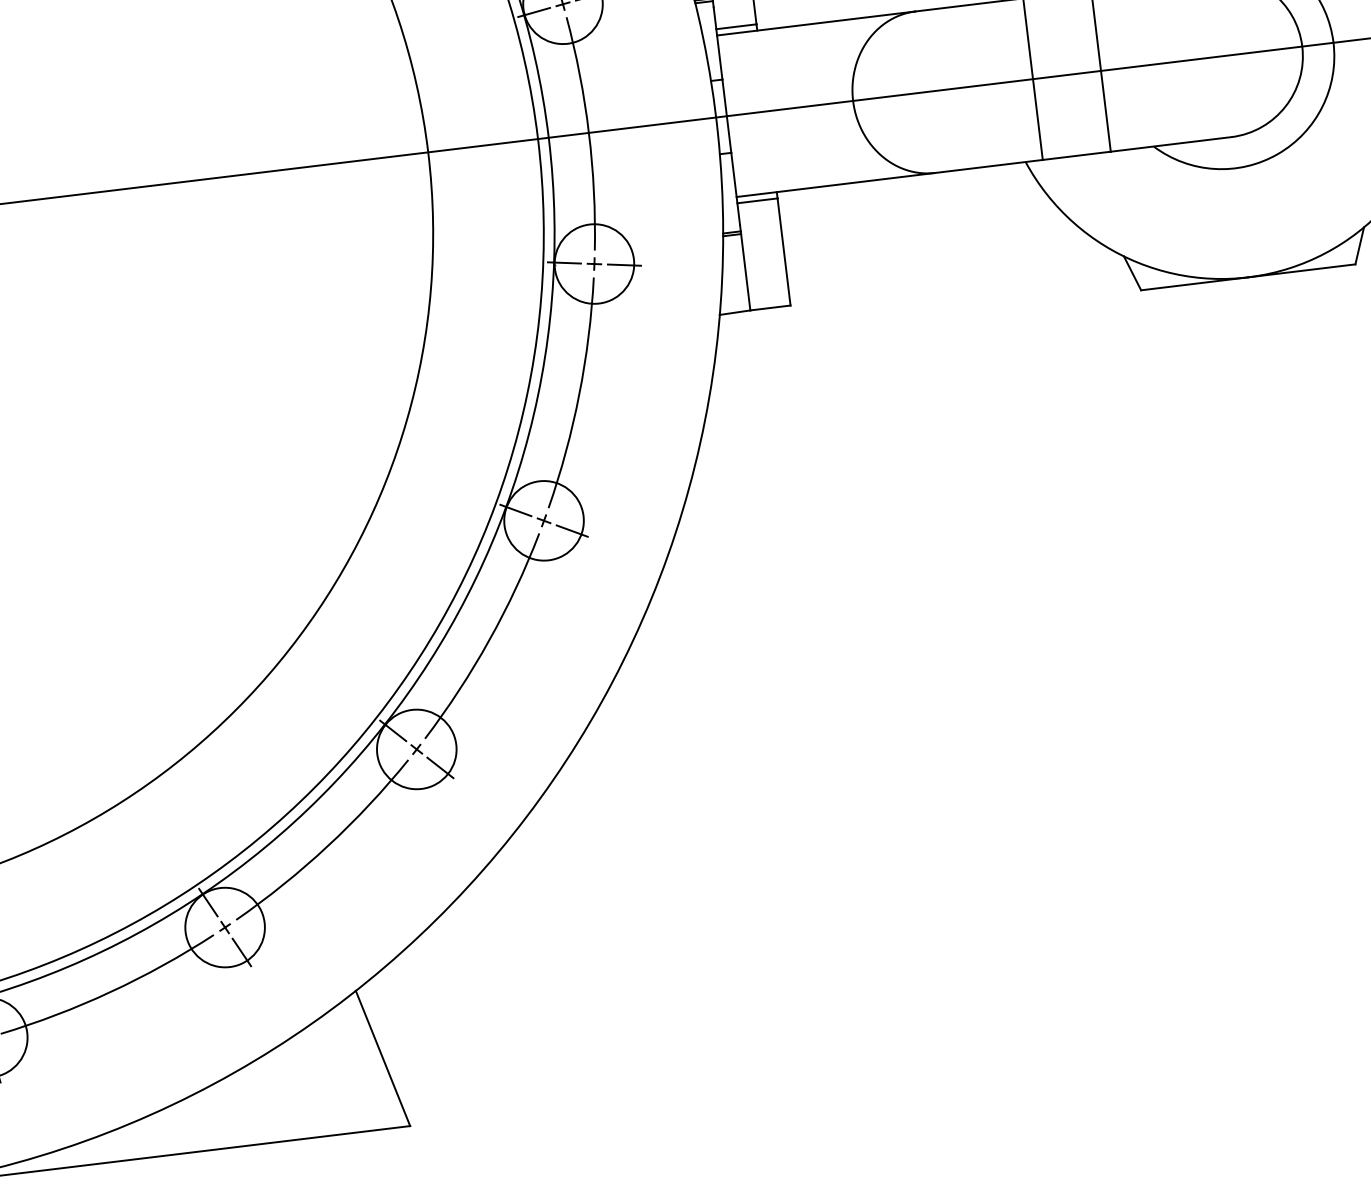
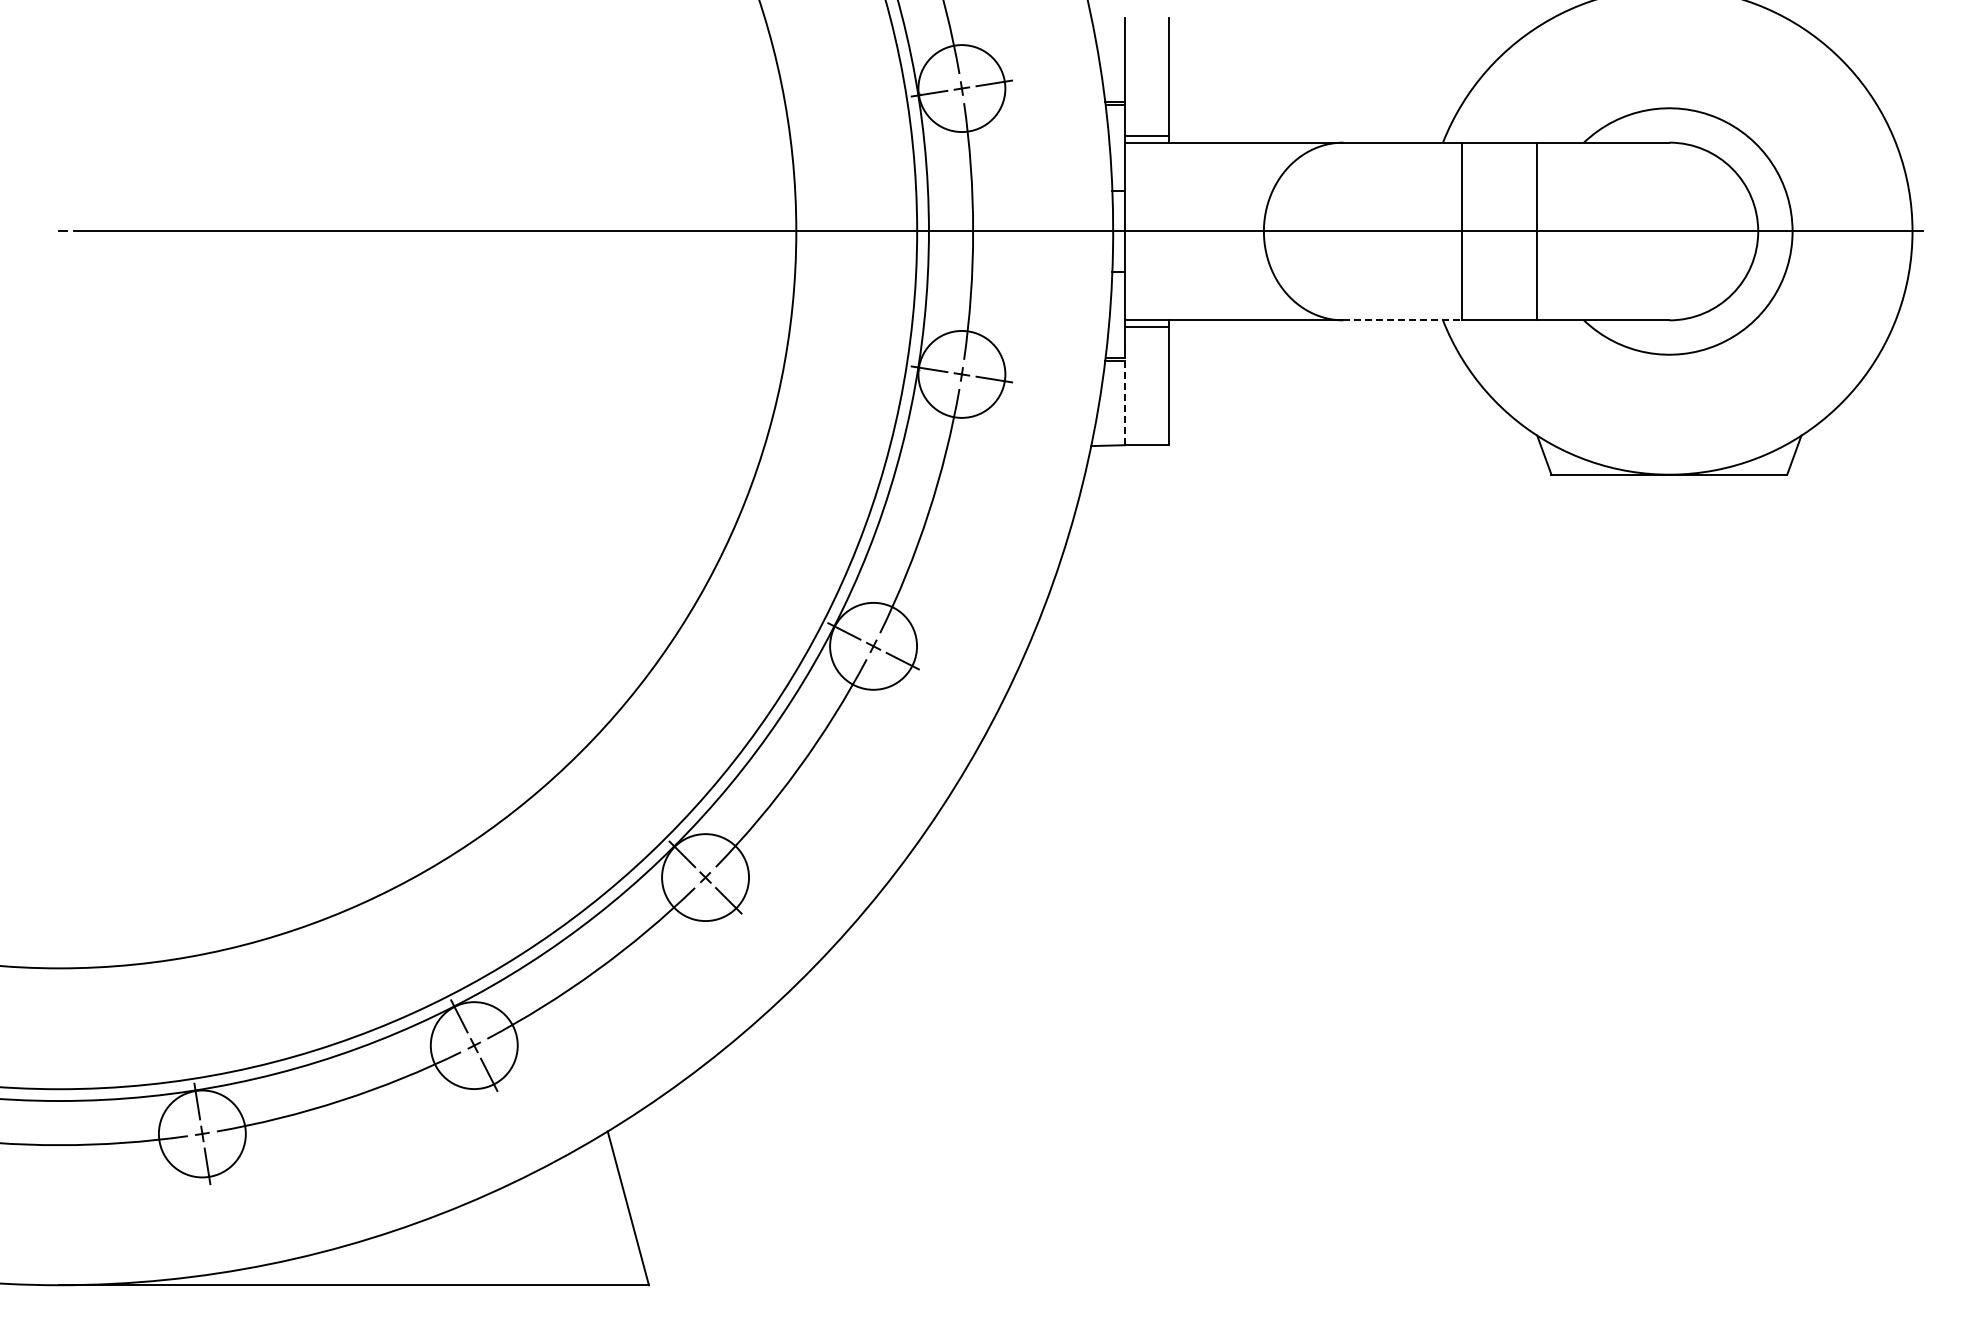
line: (989, 166) -> (1403, 320), solid -> dashed
line: (744, 268) -> (1124, 398), solid -> dashed

